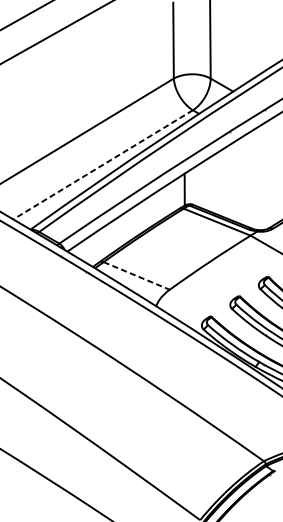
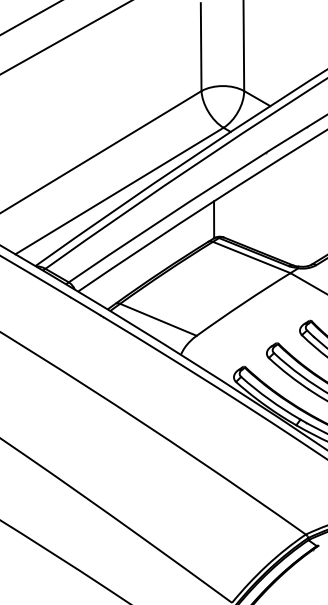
line: (103, 165) -> (119, 191), dashed -> solid
line: (136, 276) -> (158, 320), dashed -> solid

